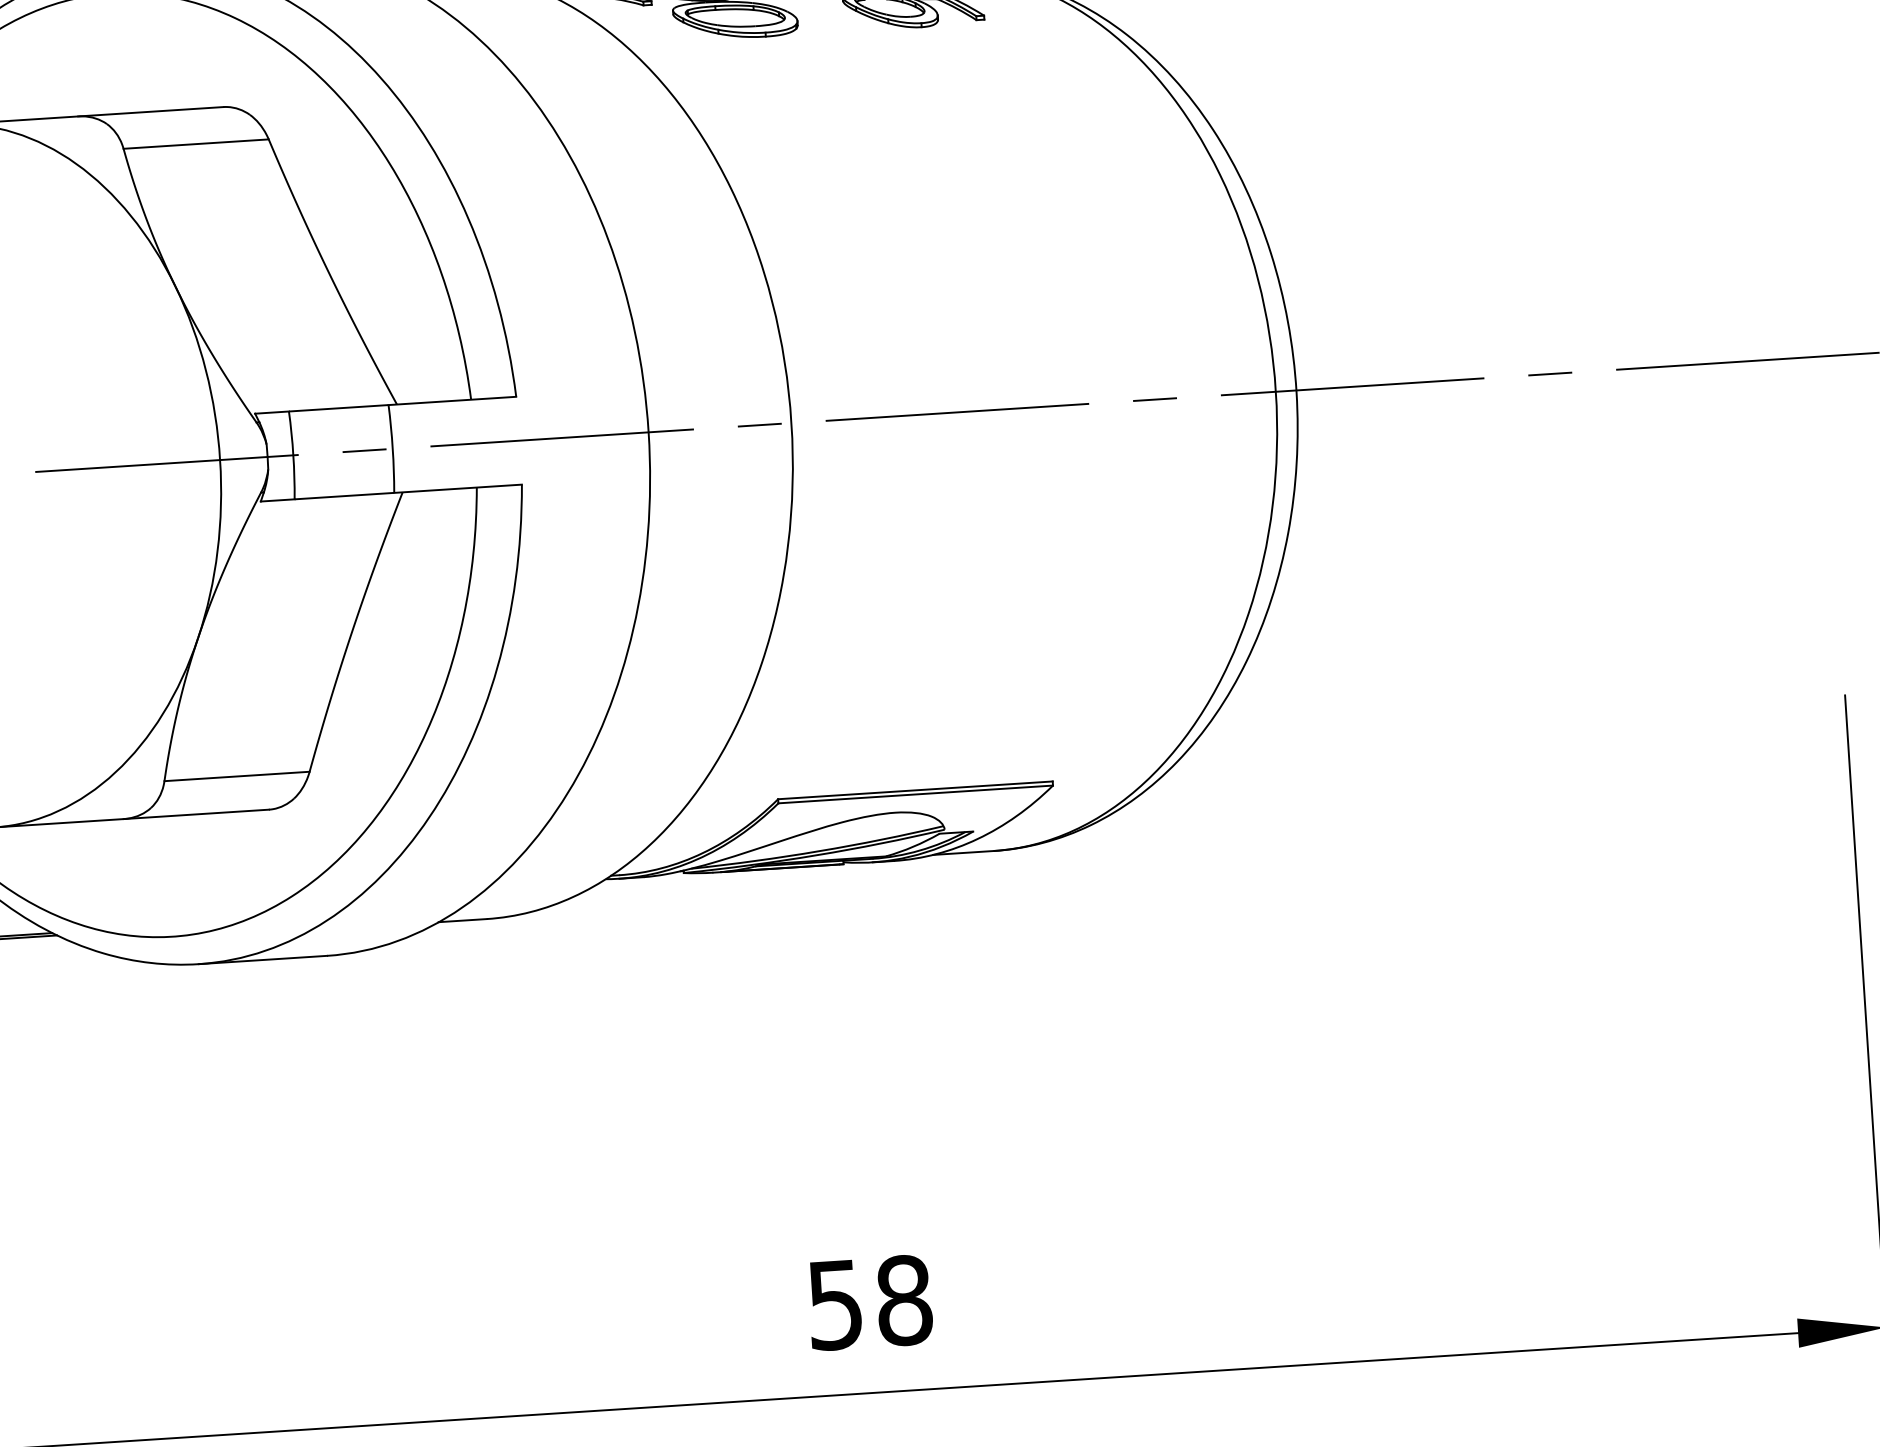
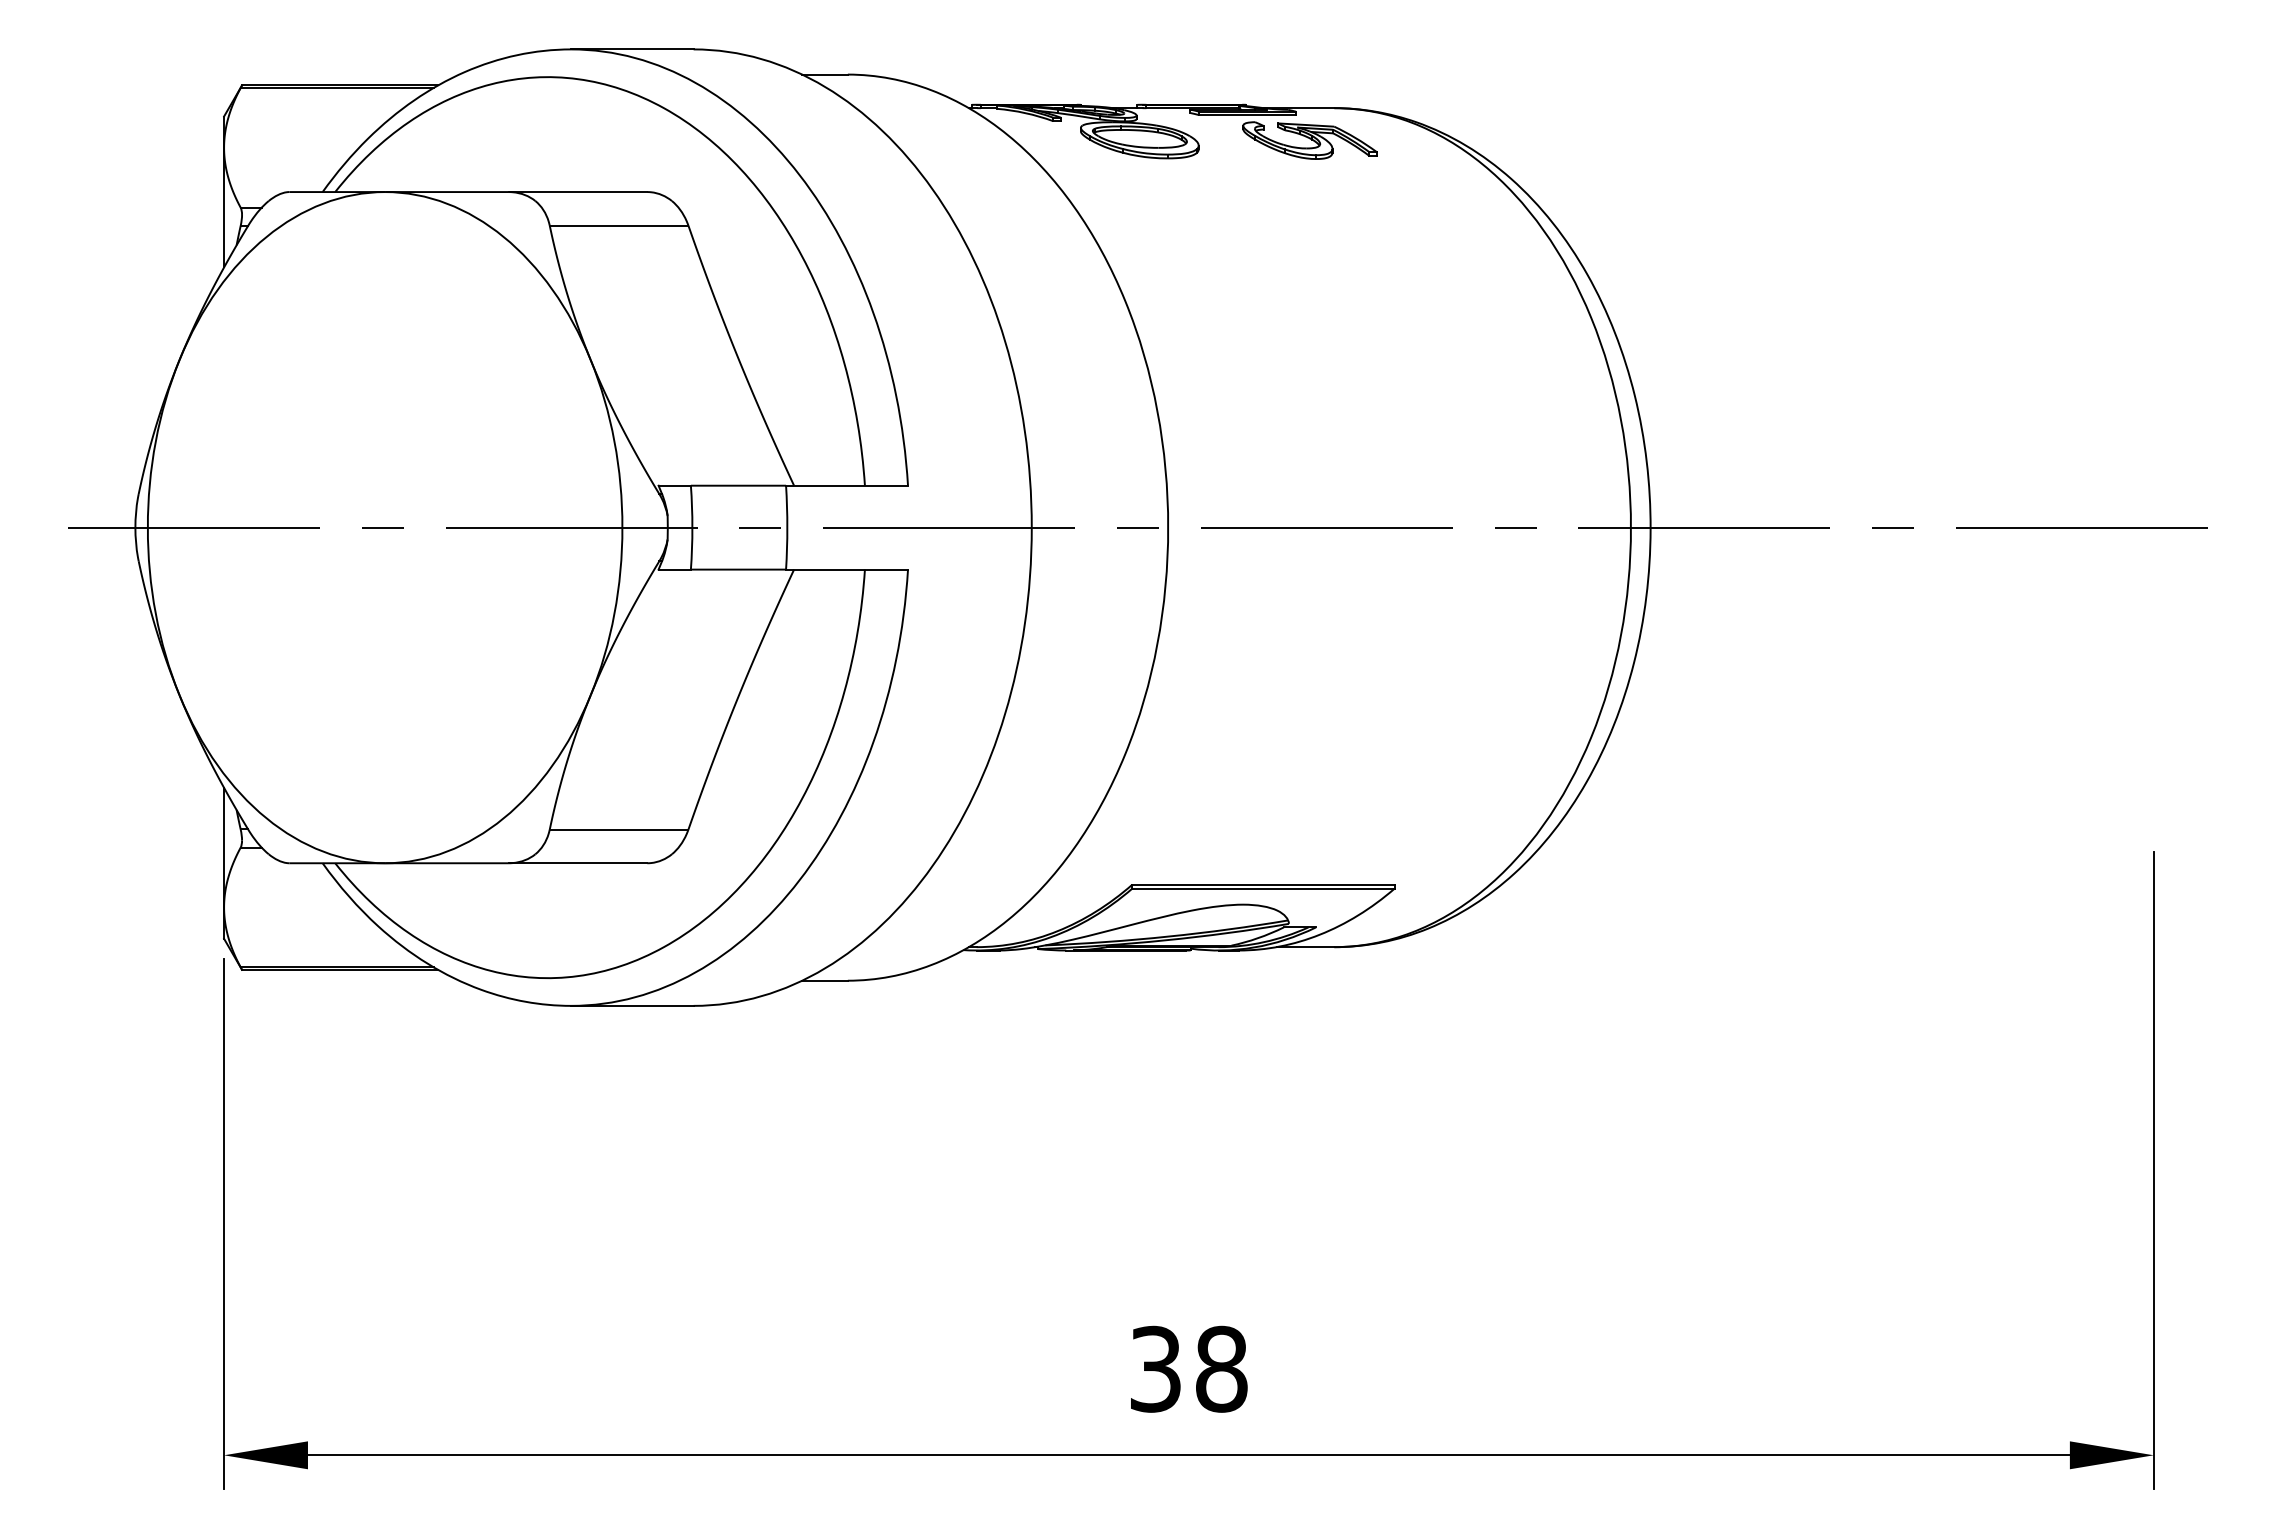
text: (835, 1304) -> (1155, 1368), 58 -> 38

